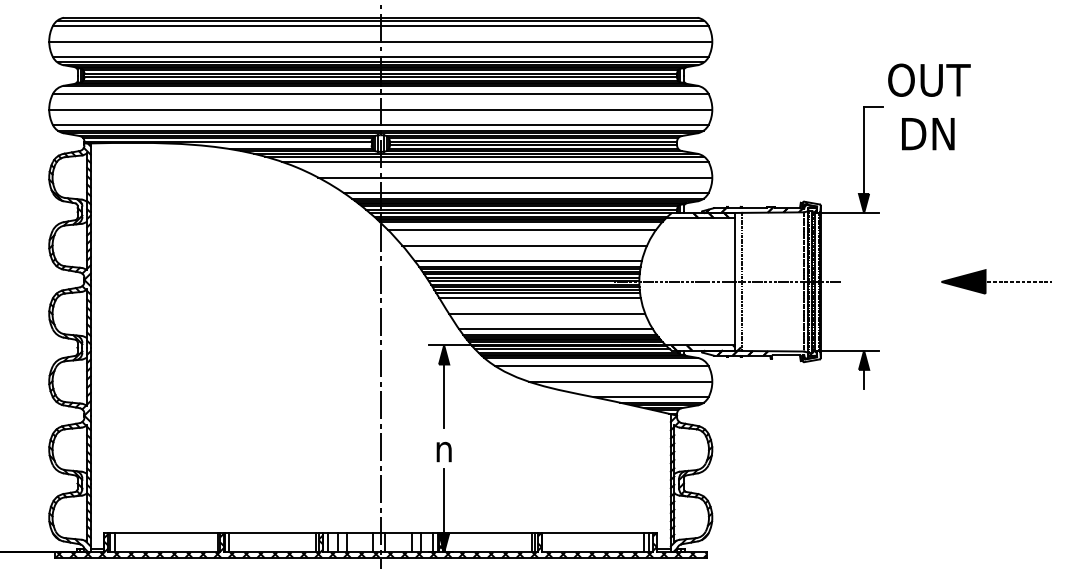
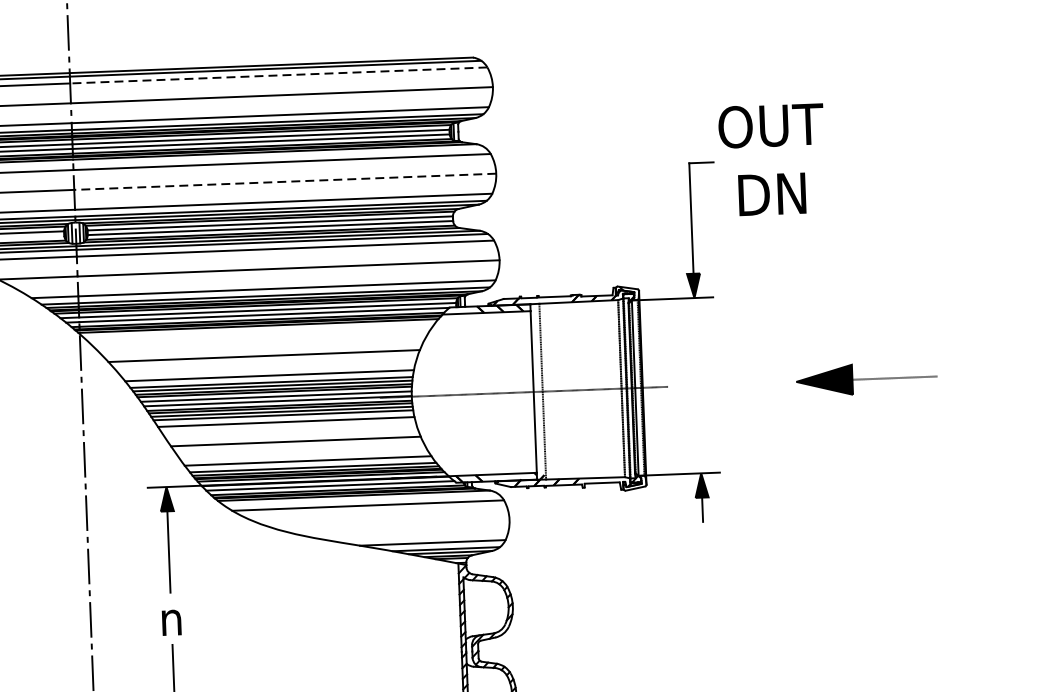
line: (544, 25) -> (278, 74), solid -> dashed
line: (546, 109) -> (285, 181), solid -> dashed
line: (522, 229) -> (260, 335), removed
line: (620, 381) -> (392, 524), removed

